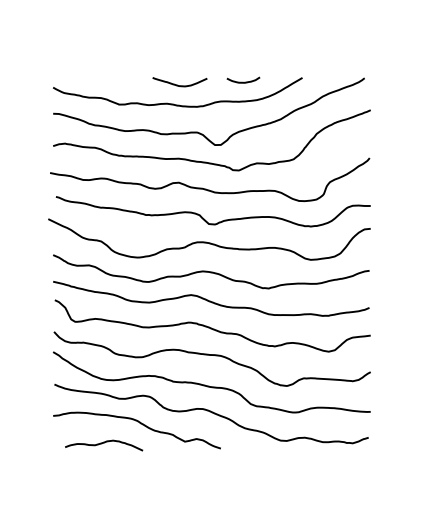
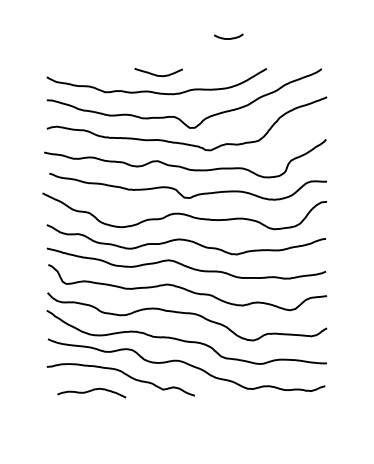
curve: (243, 82) -> (228, 38), moved

